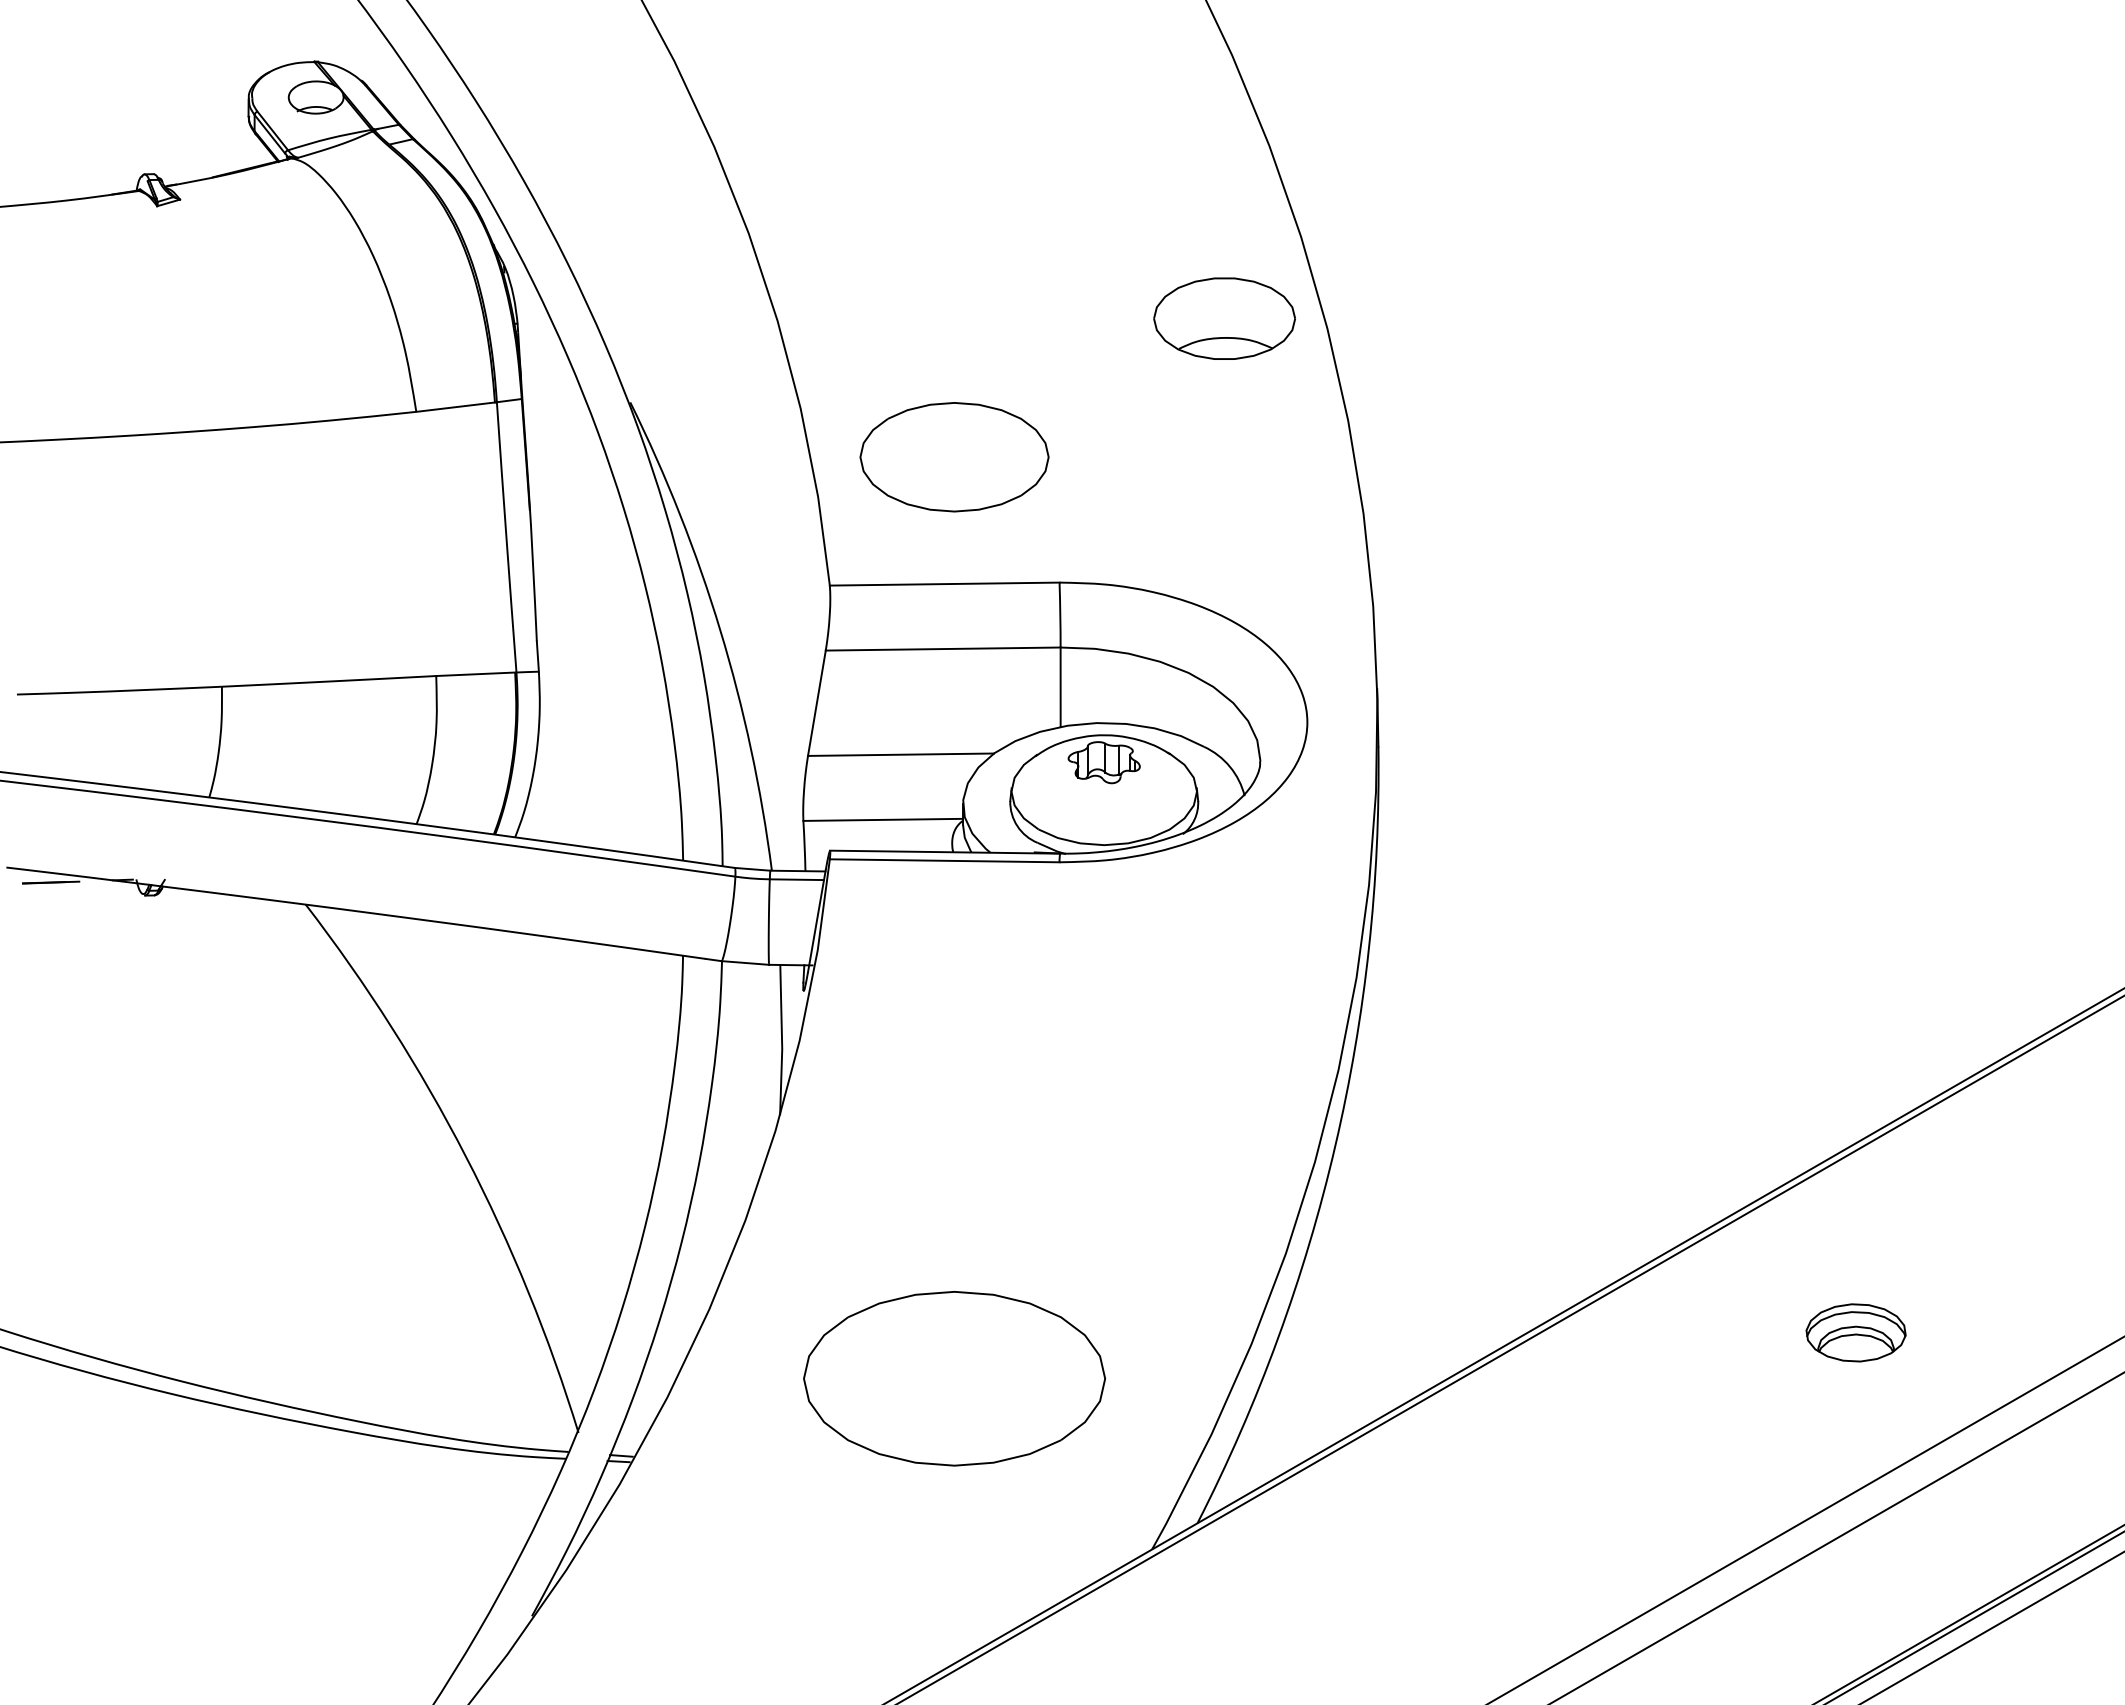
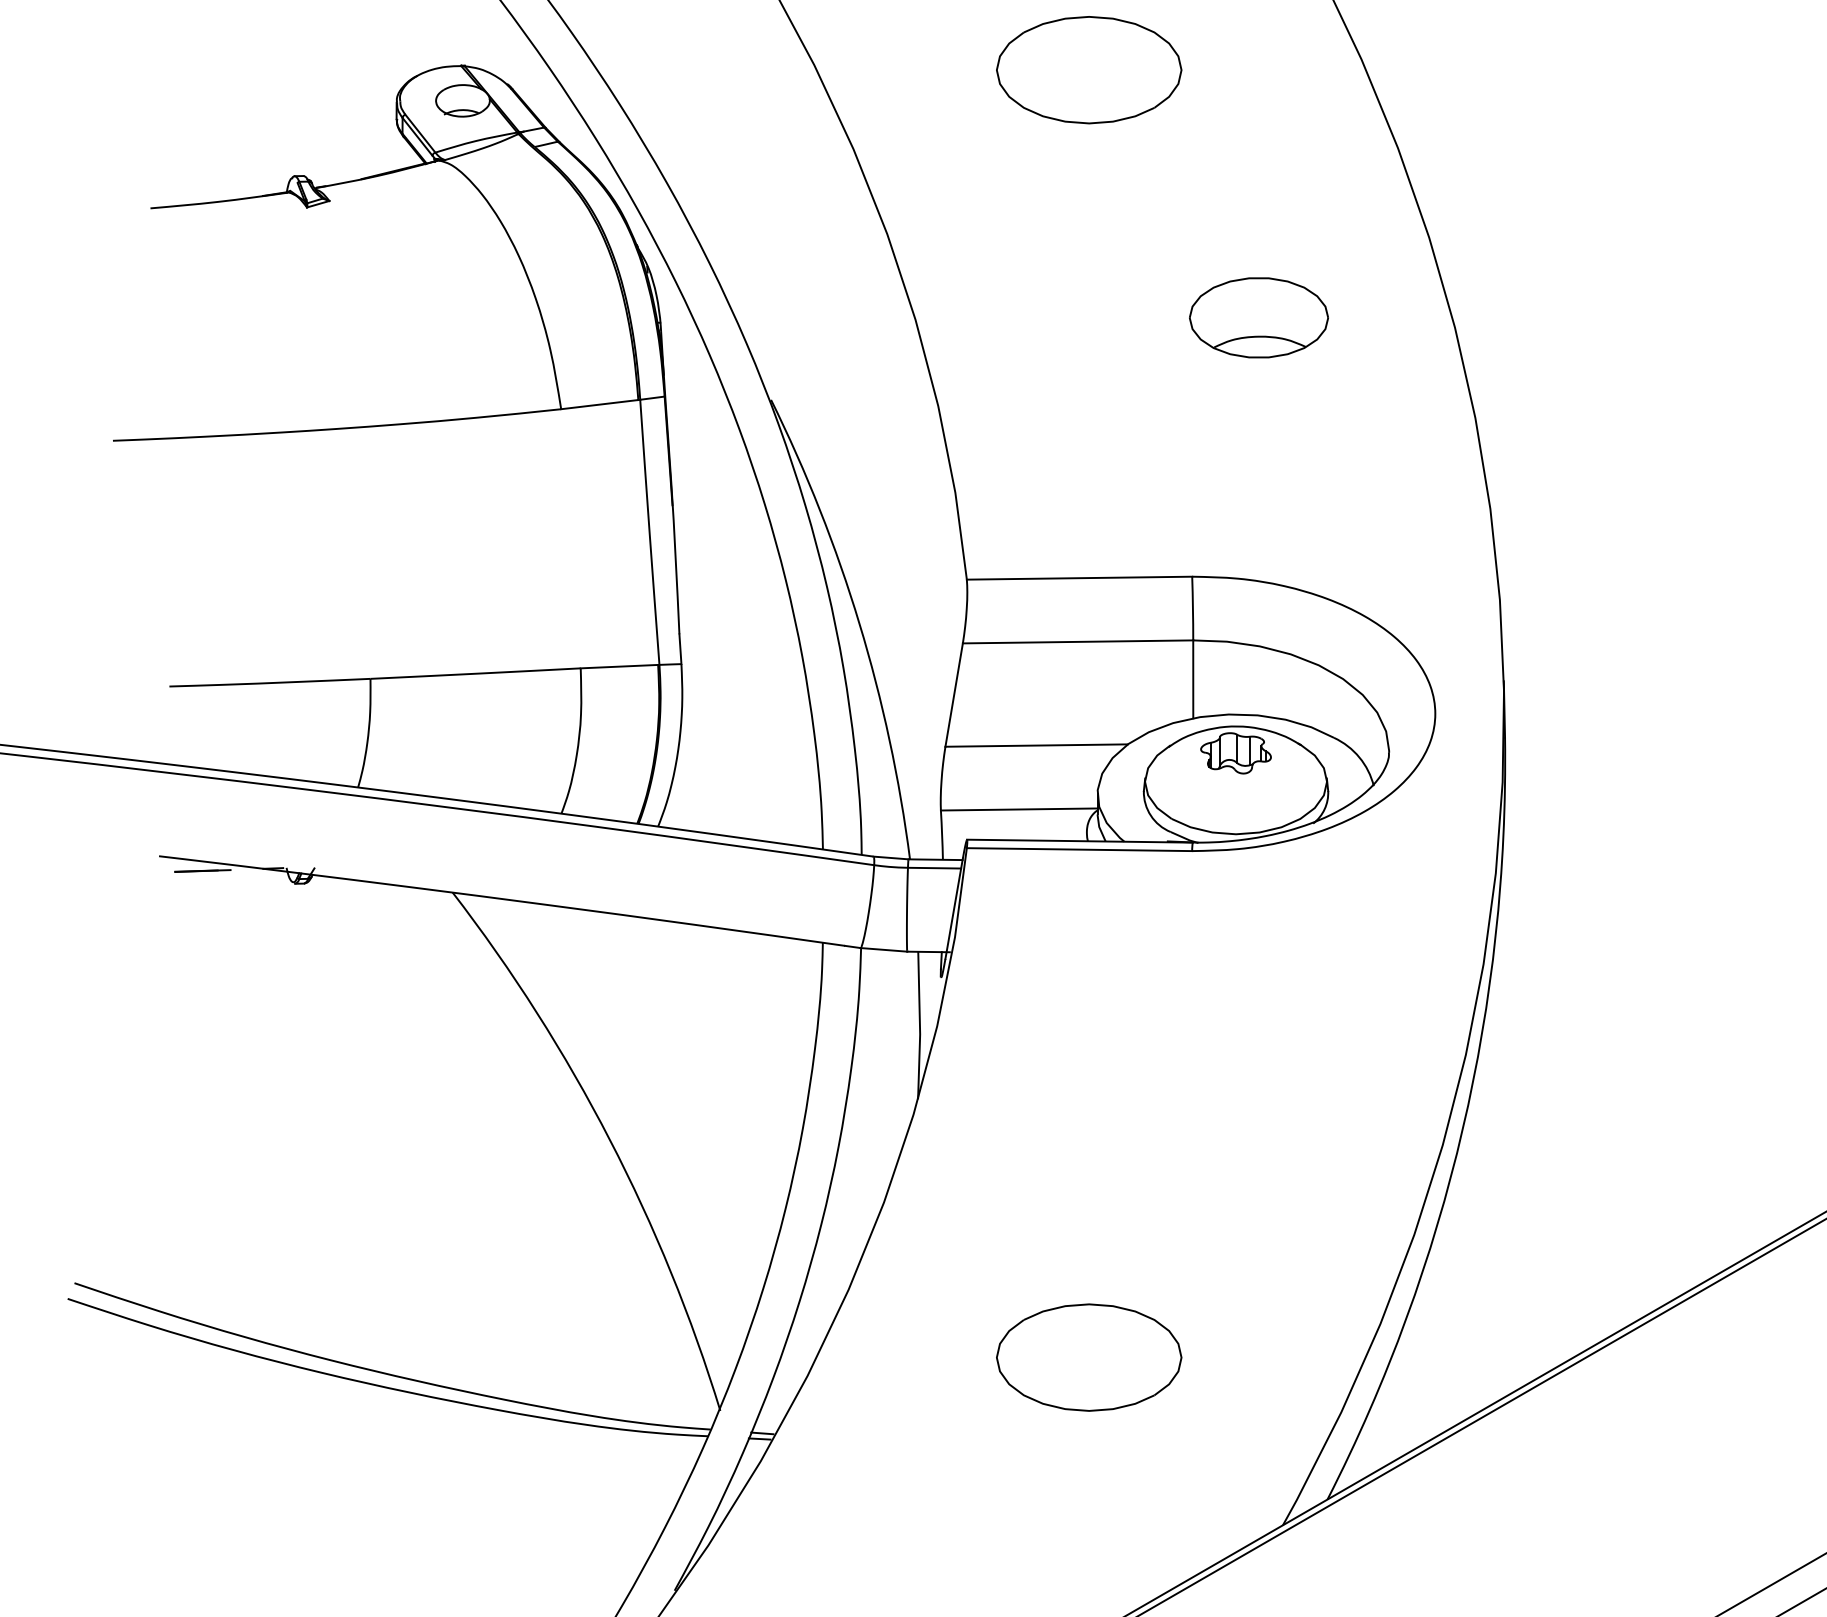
part: (1224, 318) -> (1258, 317), moved
part: (954, 457) -> (1089, 70), moved
part: (954, 1378) -> (1089, 1357), size x0.62

